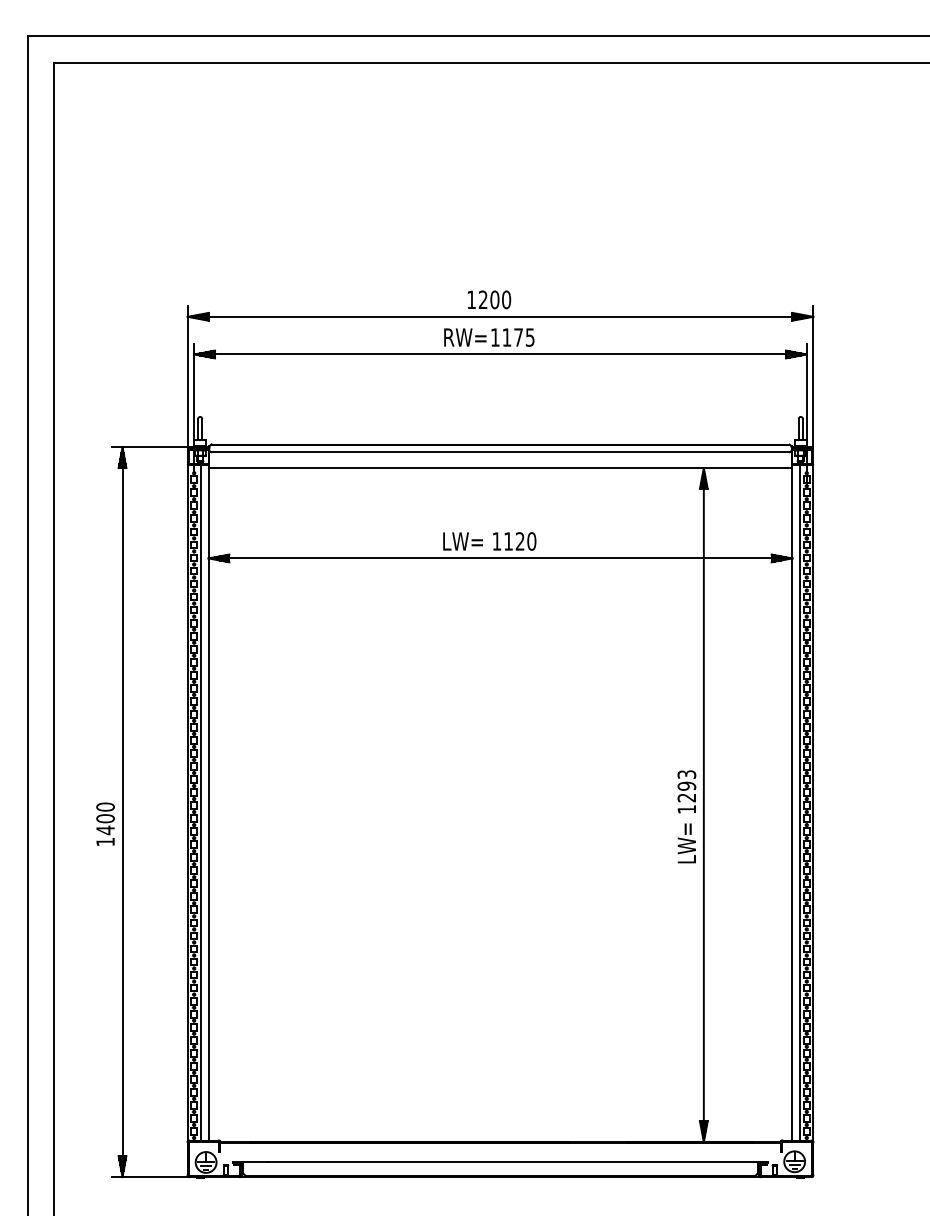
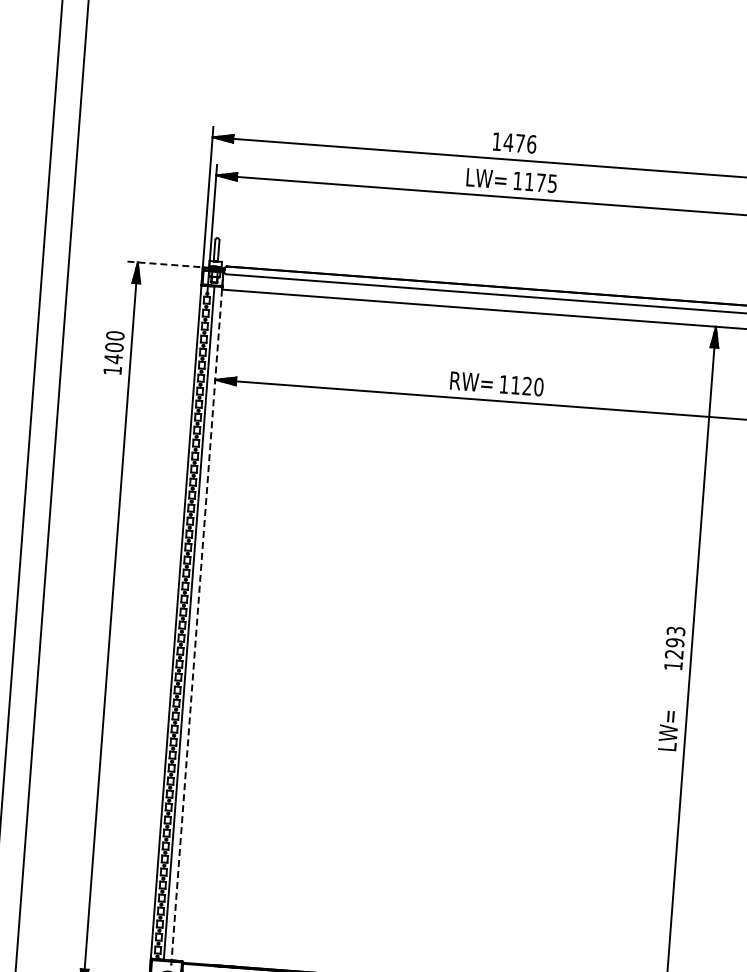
text: (494, 299) -> (519, 143), 1200 -> 1476
text: (466, 337) -> (489, 178), RW= -> LW=
line: (149, 447) -> (164, 264), solid -> dashed
text: (465, 541) -> (472, 382), LW= -> RW=
line: (208, 804) -> (196, 625), solid -> dashed
text: (105, 823) -> (114, 352), moved
text: (686, 843) -> (668, 730), moved

